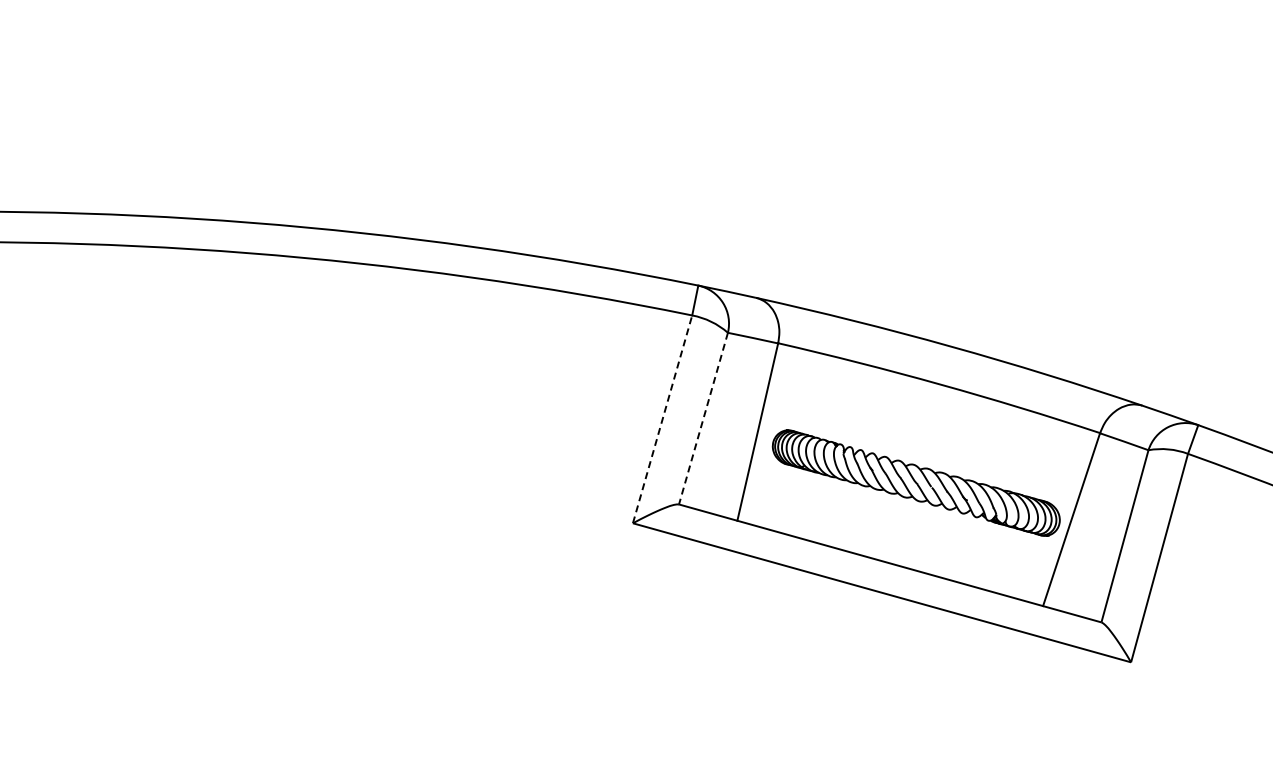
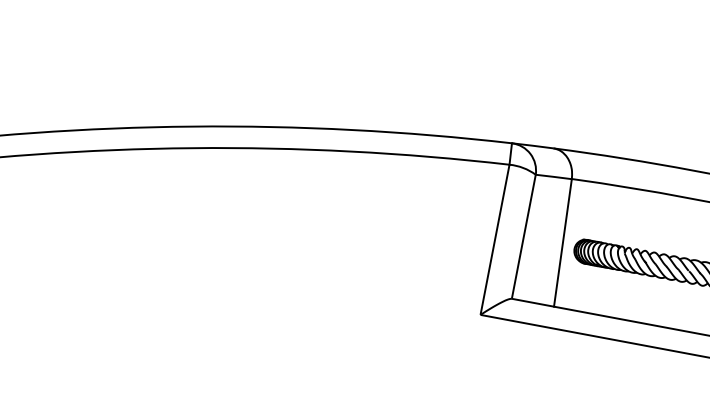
line: (703, 418) -> (523, 236), dashed -> solid
line: (662, 419) -> (494, 239), dashed -> solid

